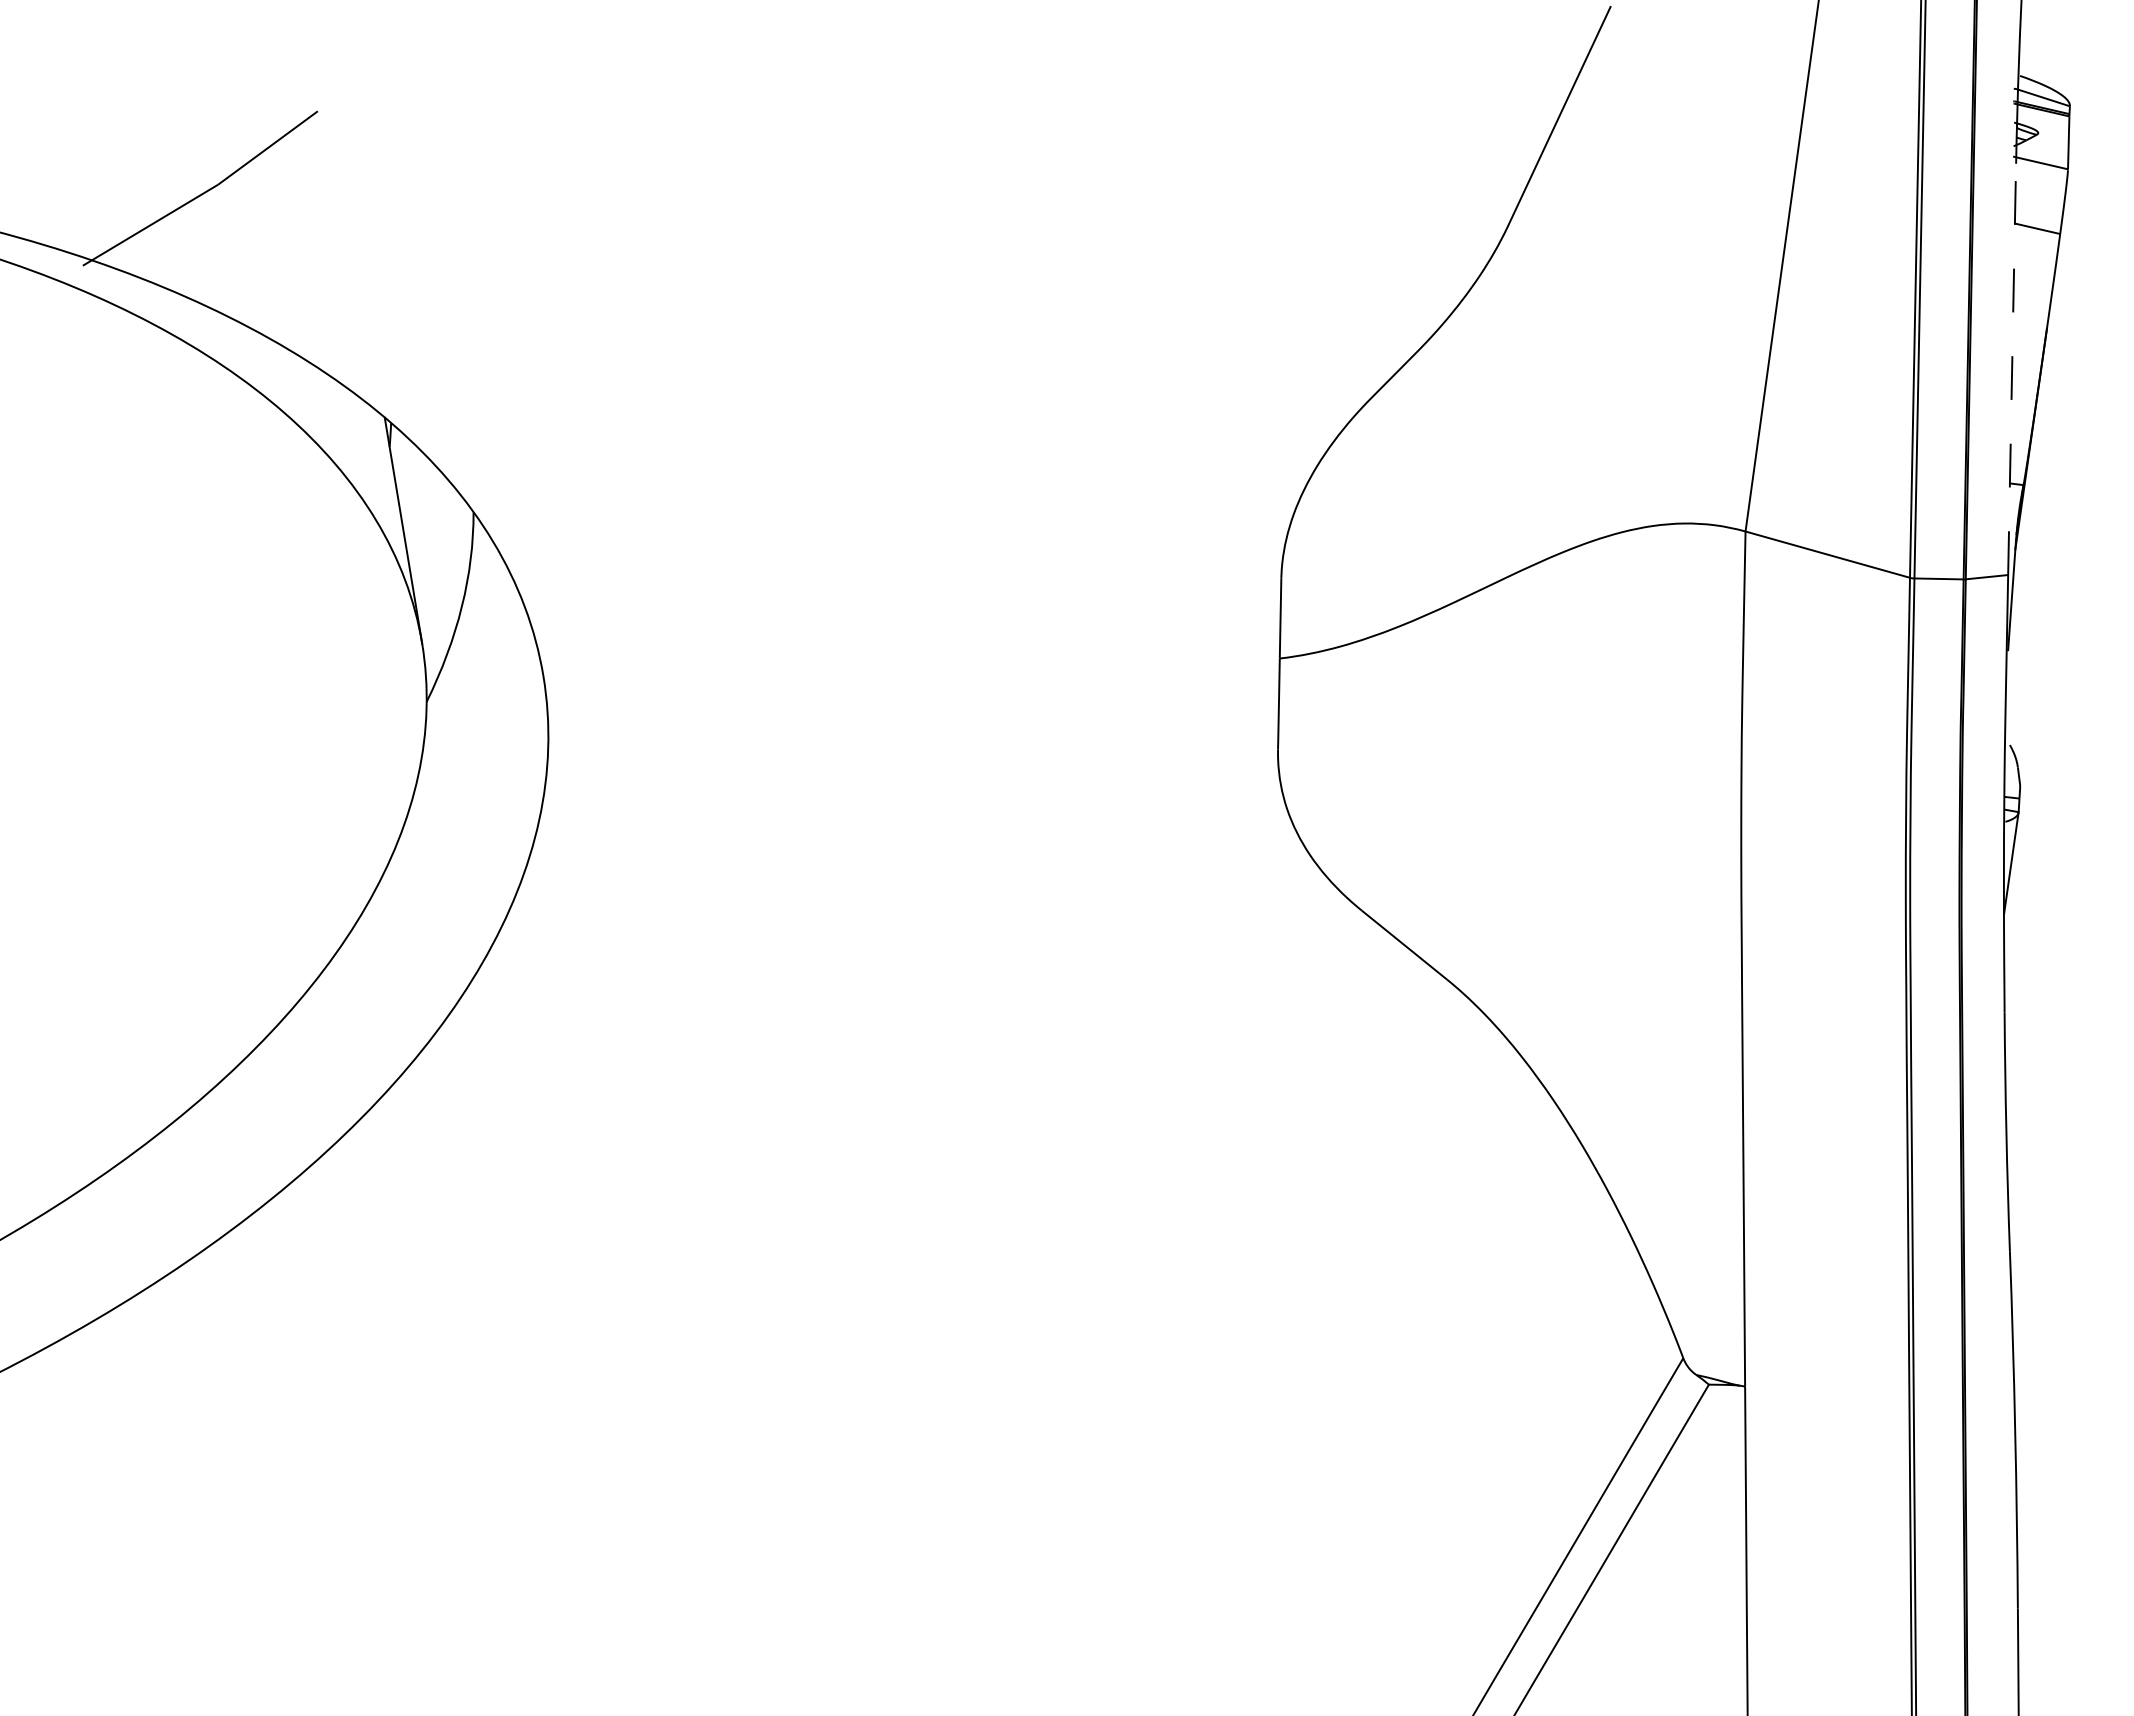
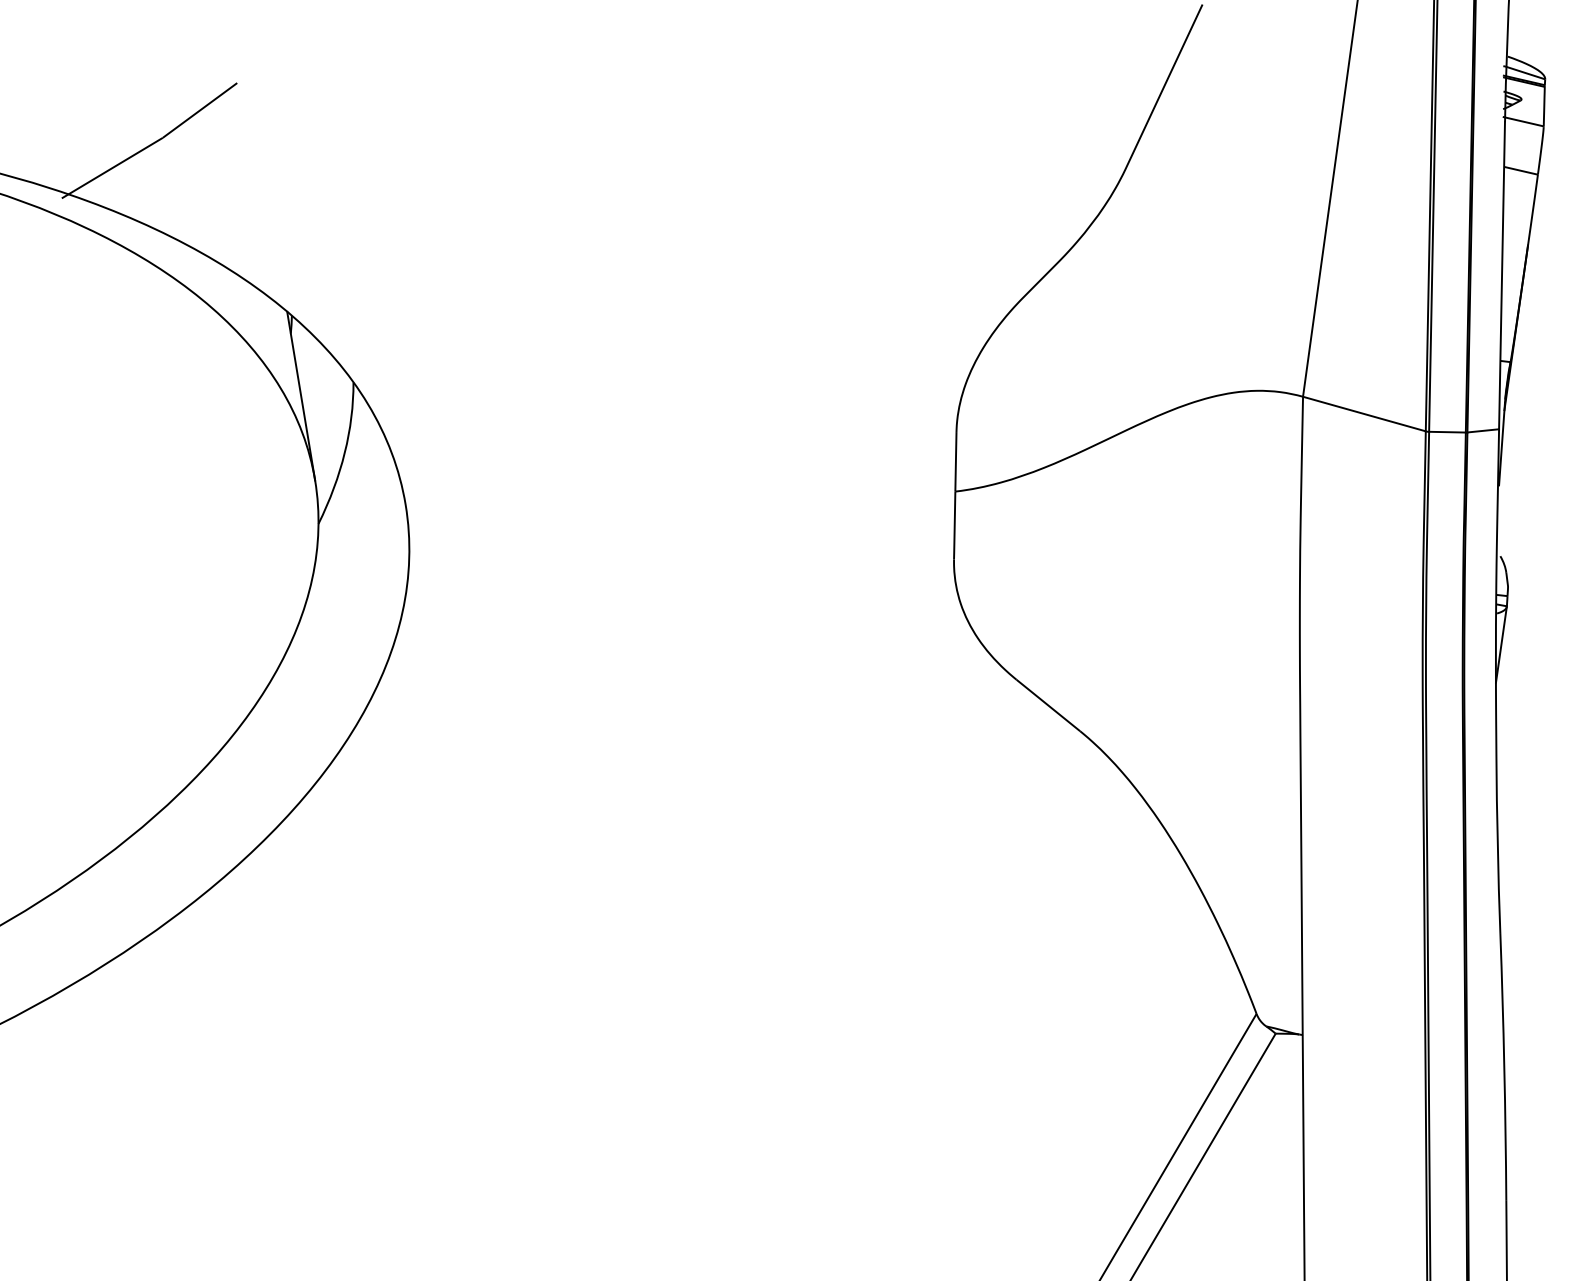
line: (2012, 369) -> (1502, 275), dashed -> solid

